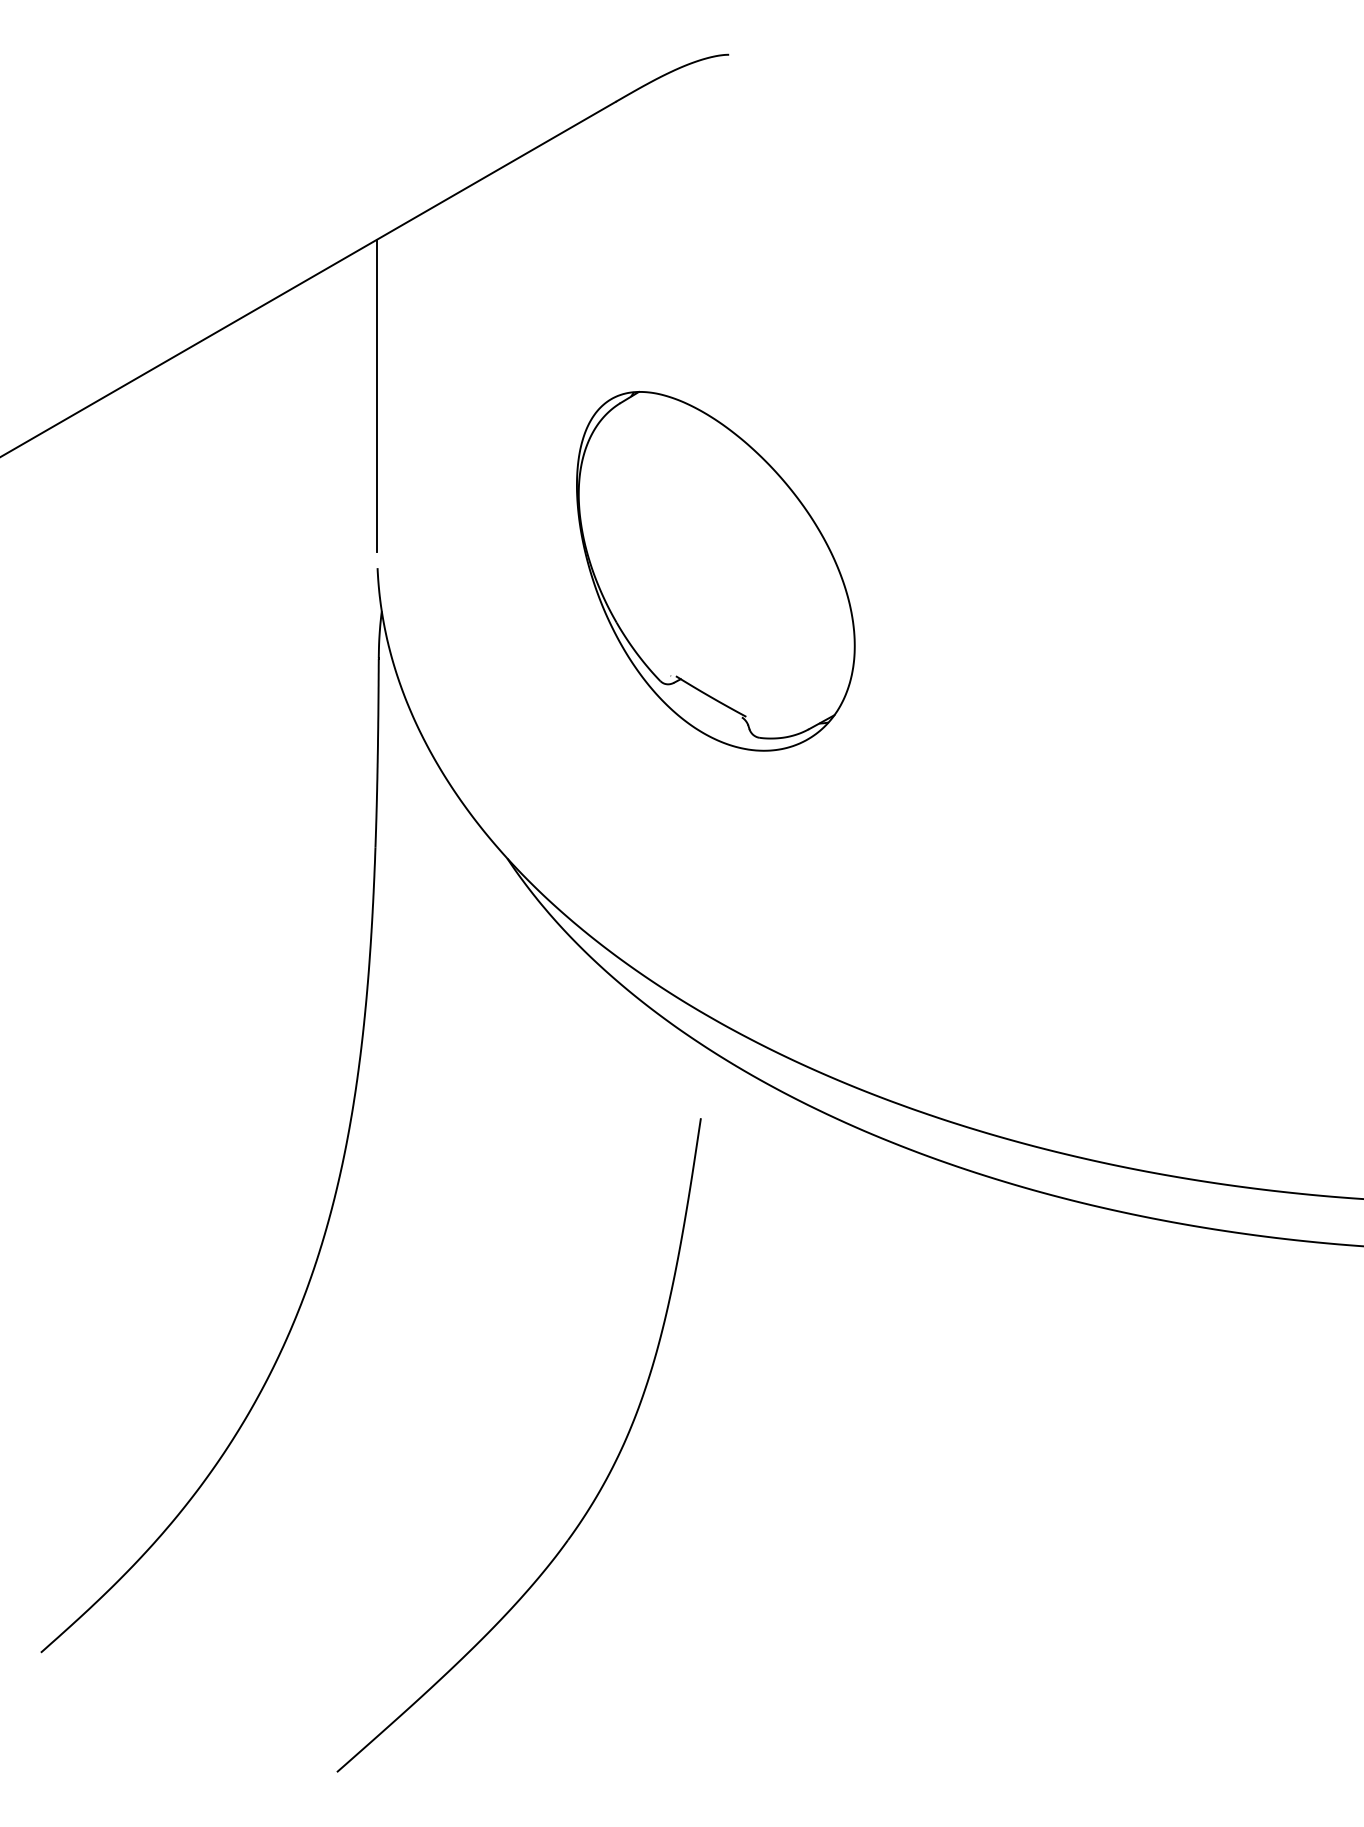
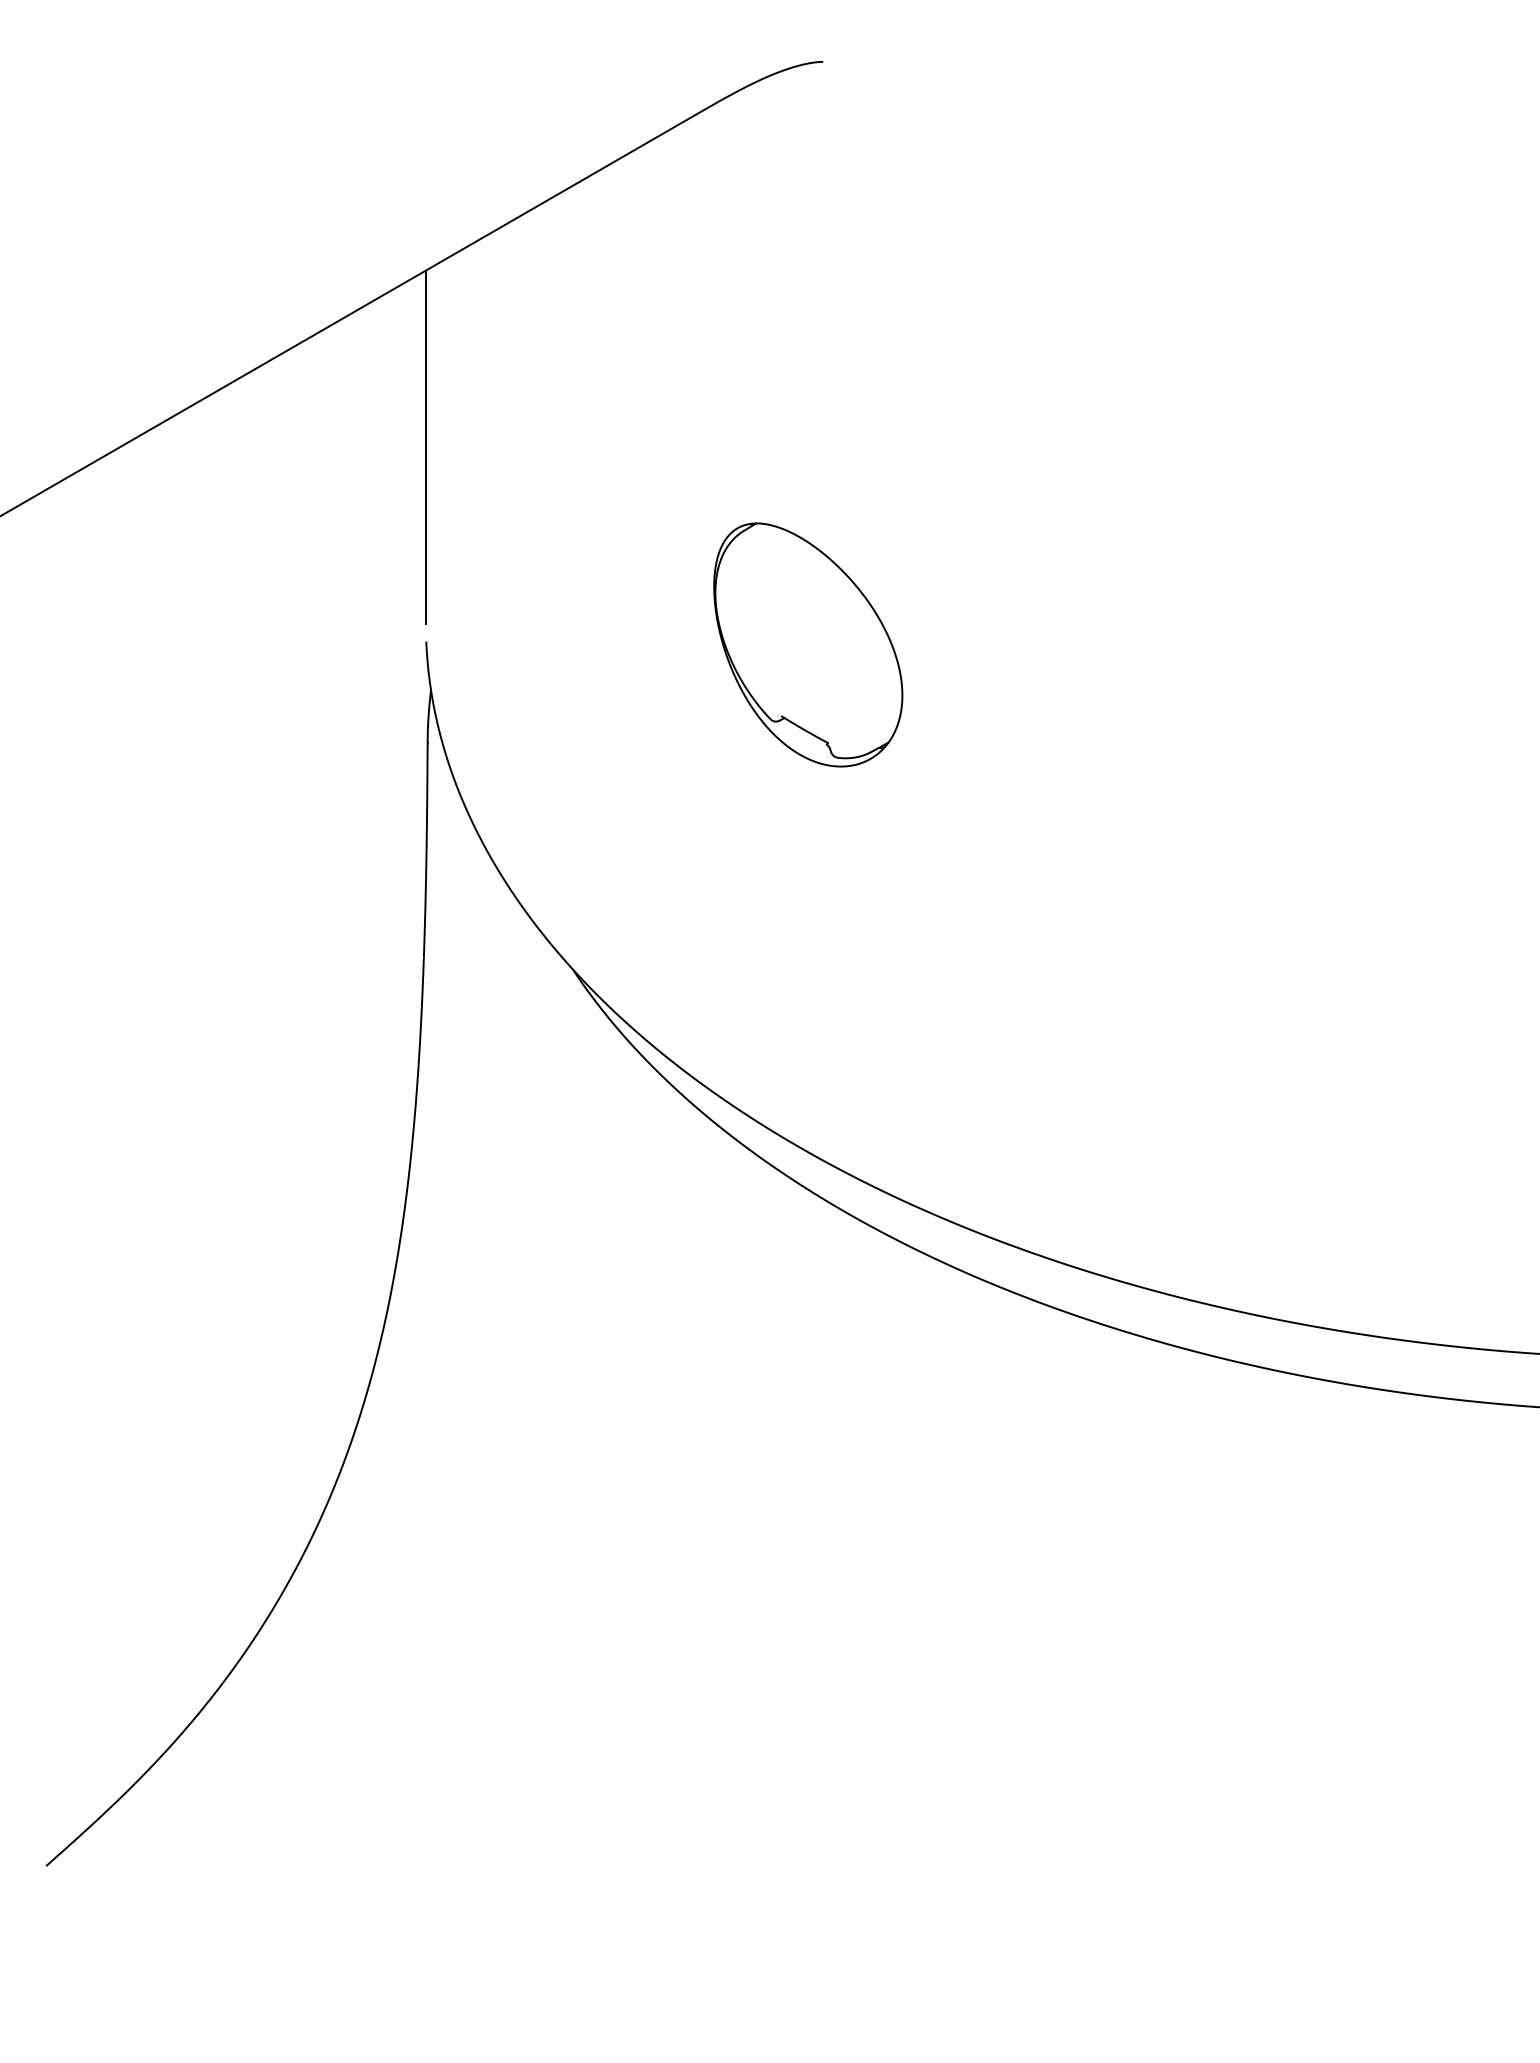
part: (715, 570) -> (807, 644), size x0.6
part: (596, 1494) -> (673, 1687), removed

